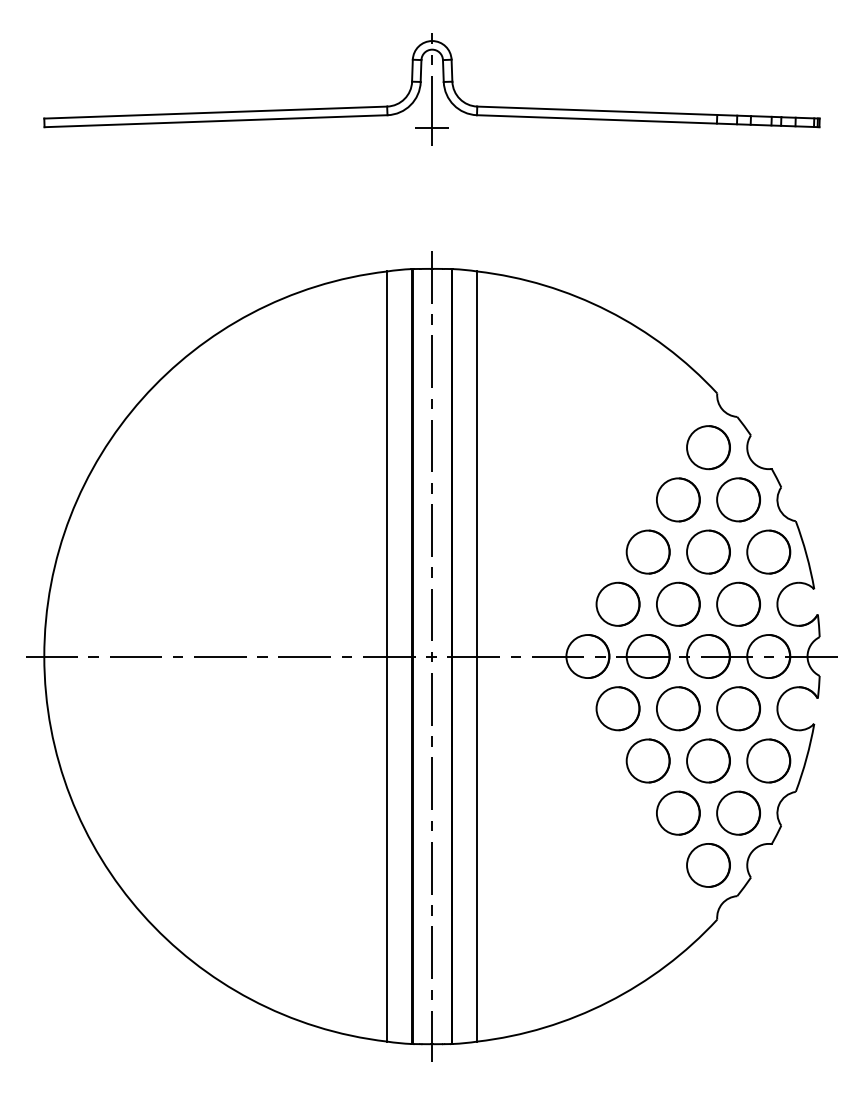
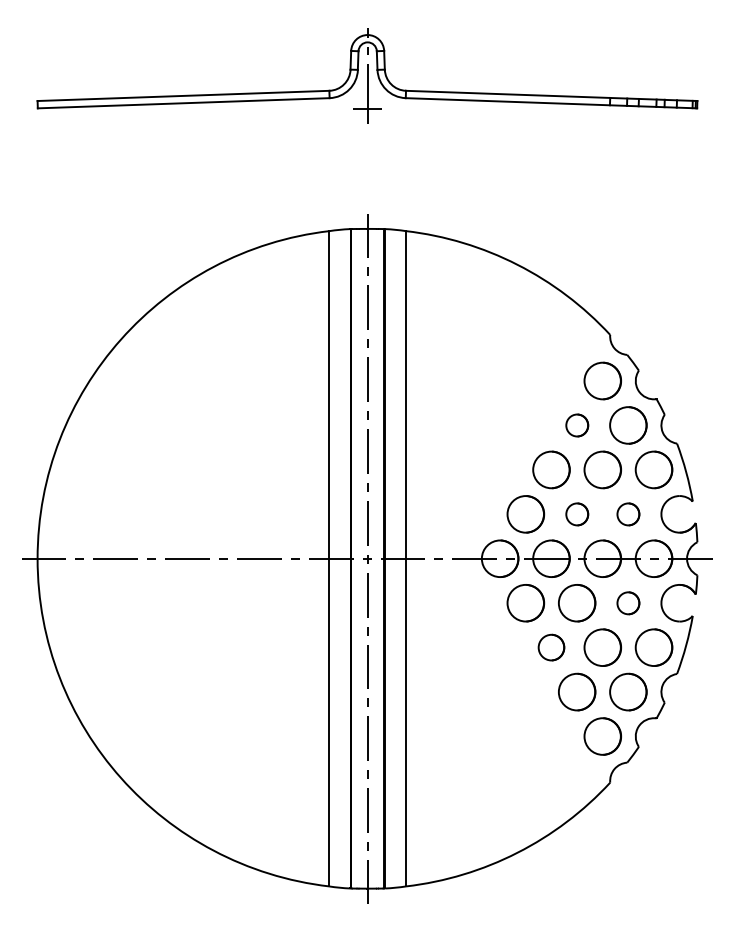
circle: (678, 499) -> (577, 425), size x0.6
circle: (678, 604) -> (577, 514), size x0.6
circle: (738, 604) -> (628, 514), size x0.6
circle: (738, 709) -> (628, 603), size x0.6
circle: (648, 760) -> (551, 647), size x0.7

